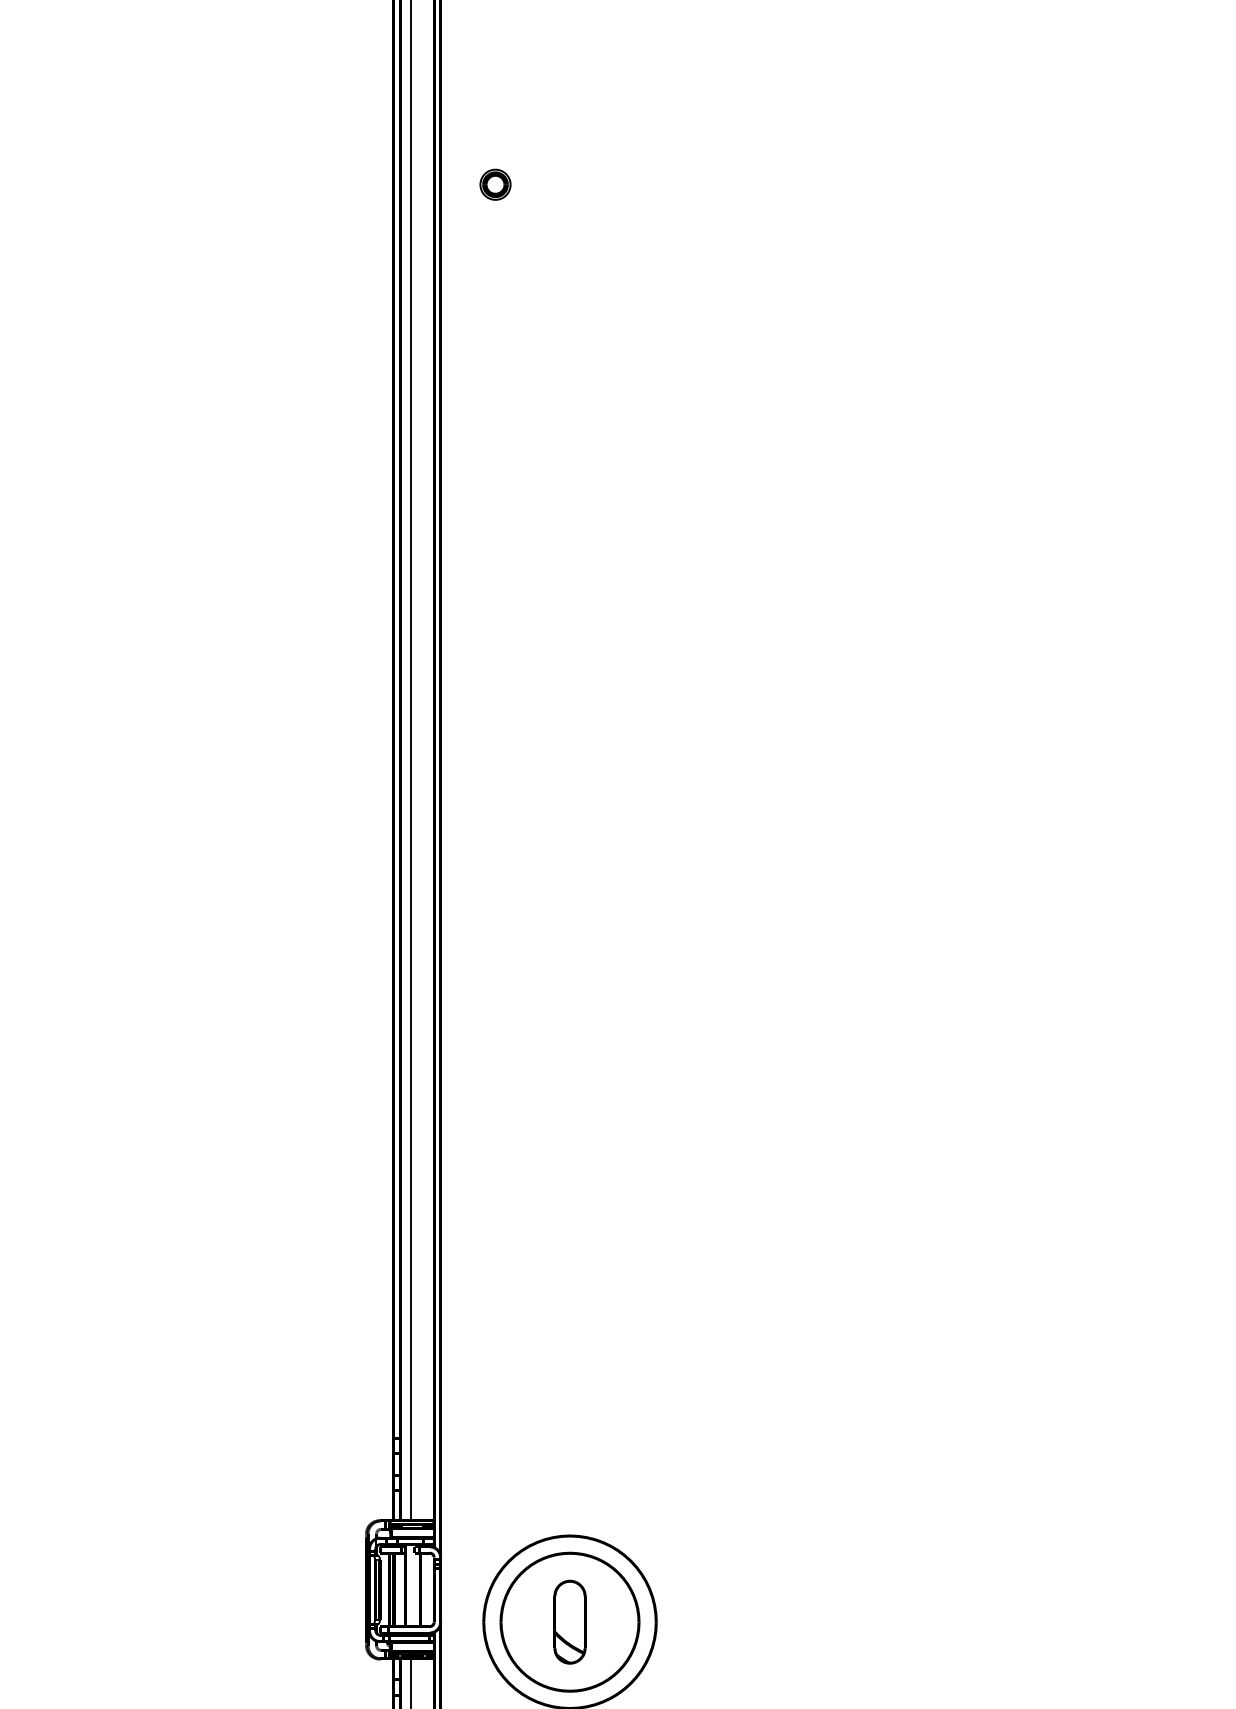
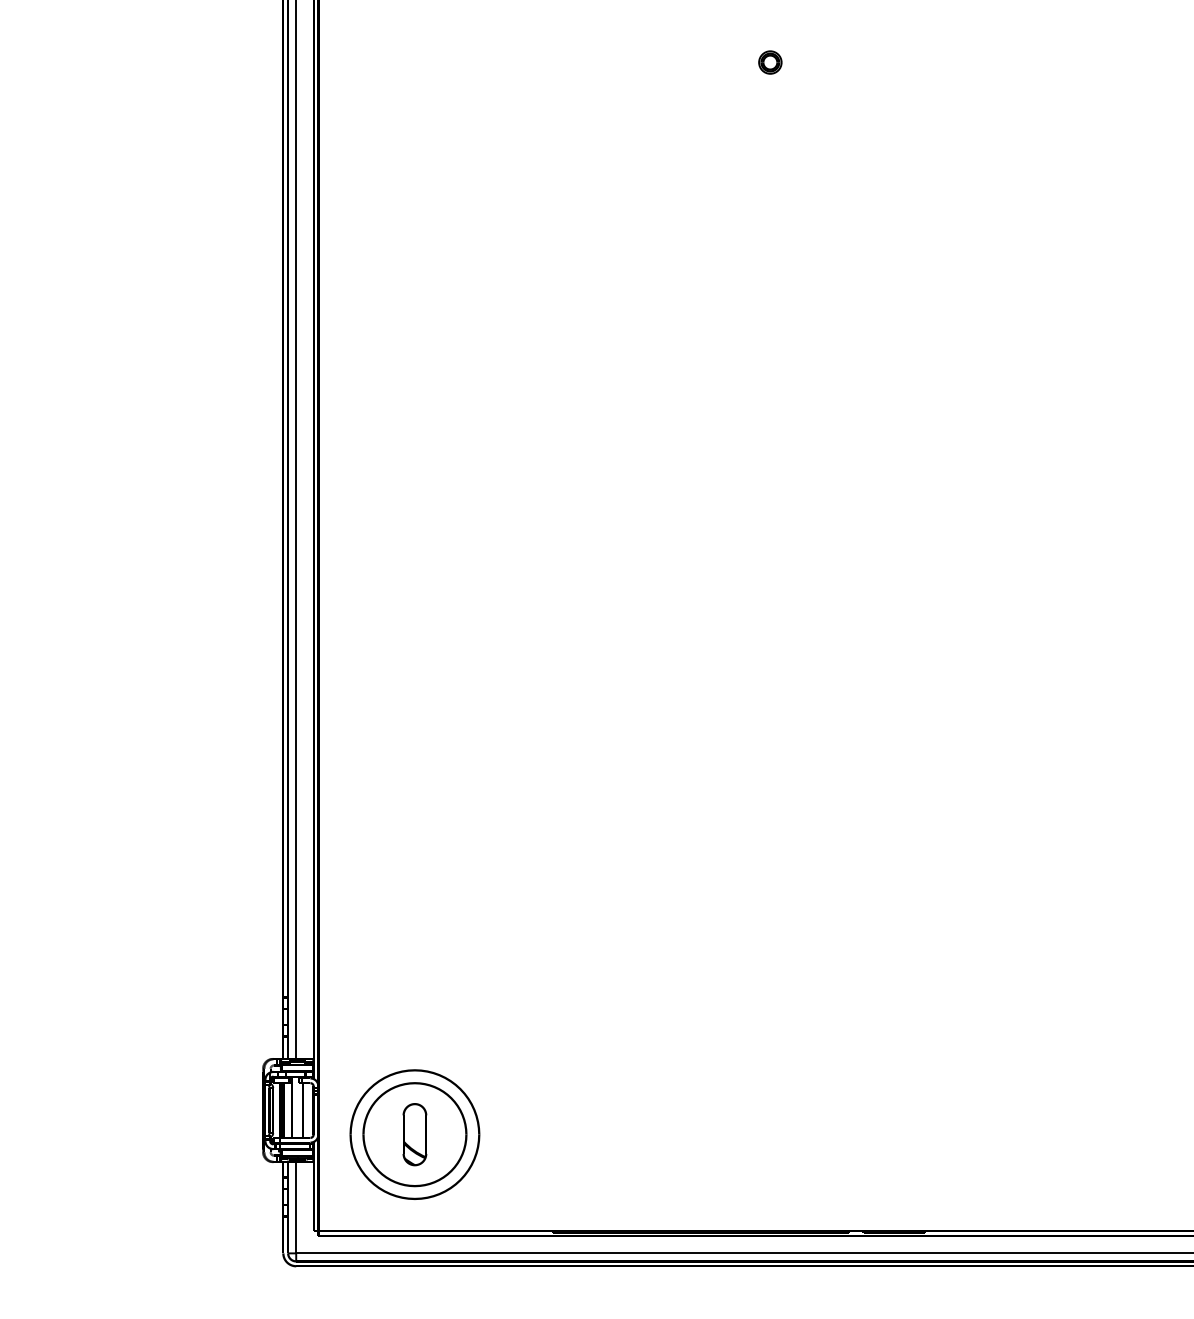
part: (495, 184) -> (770, 62), moved

